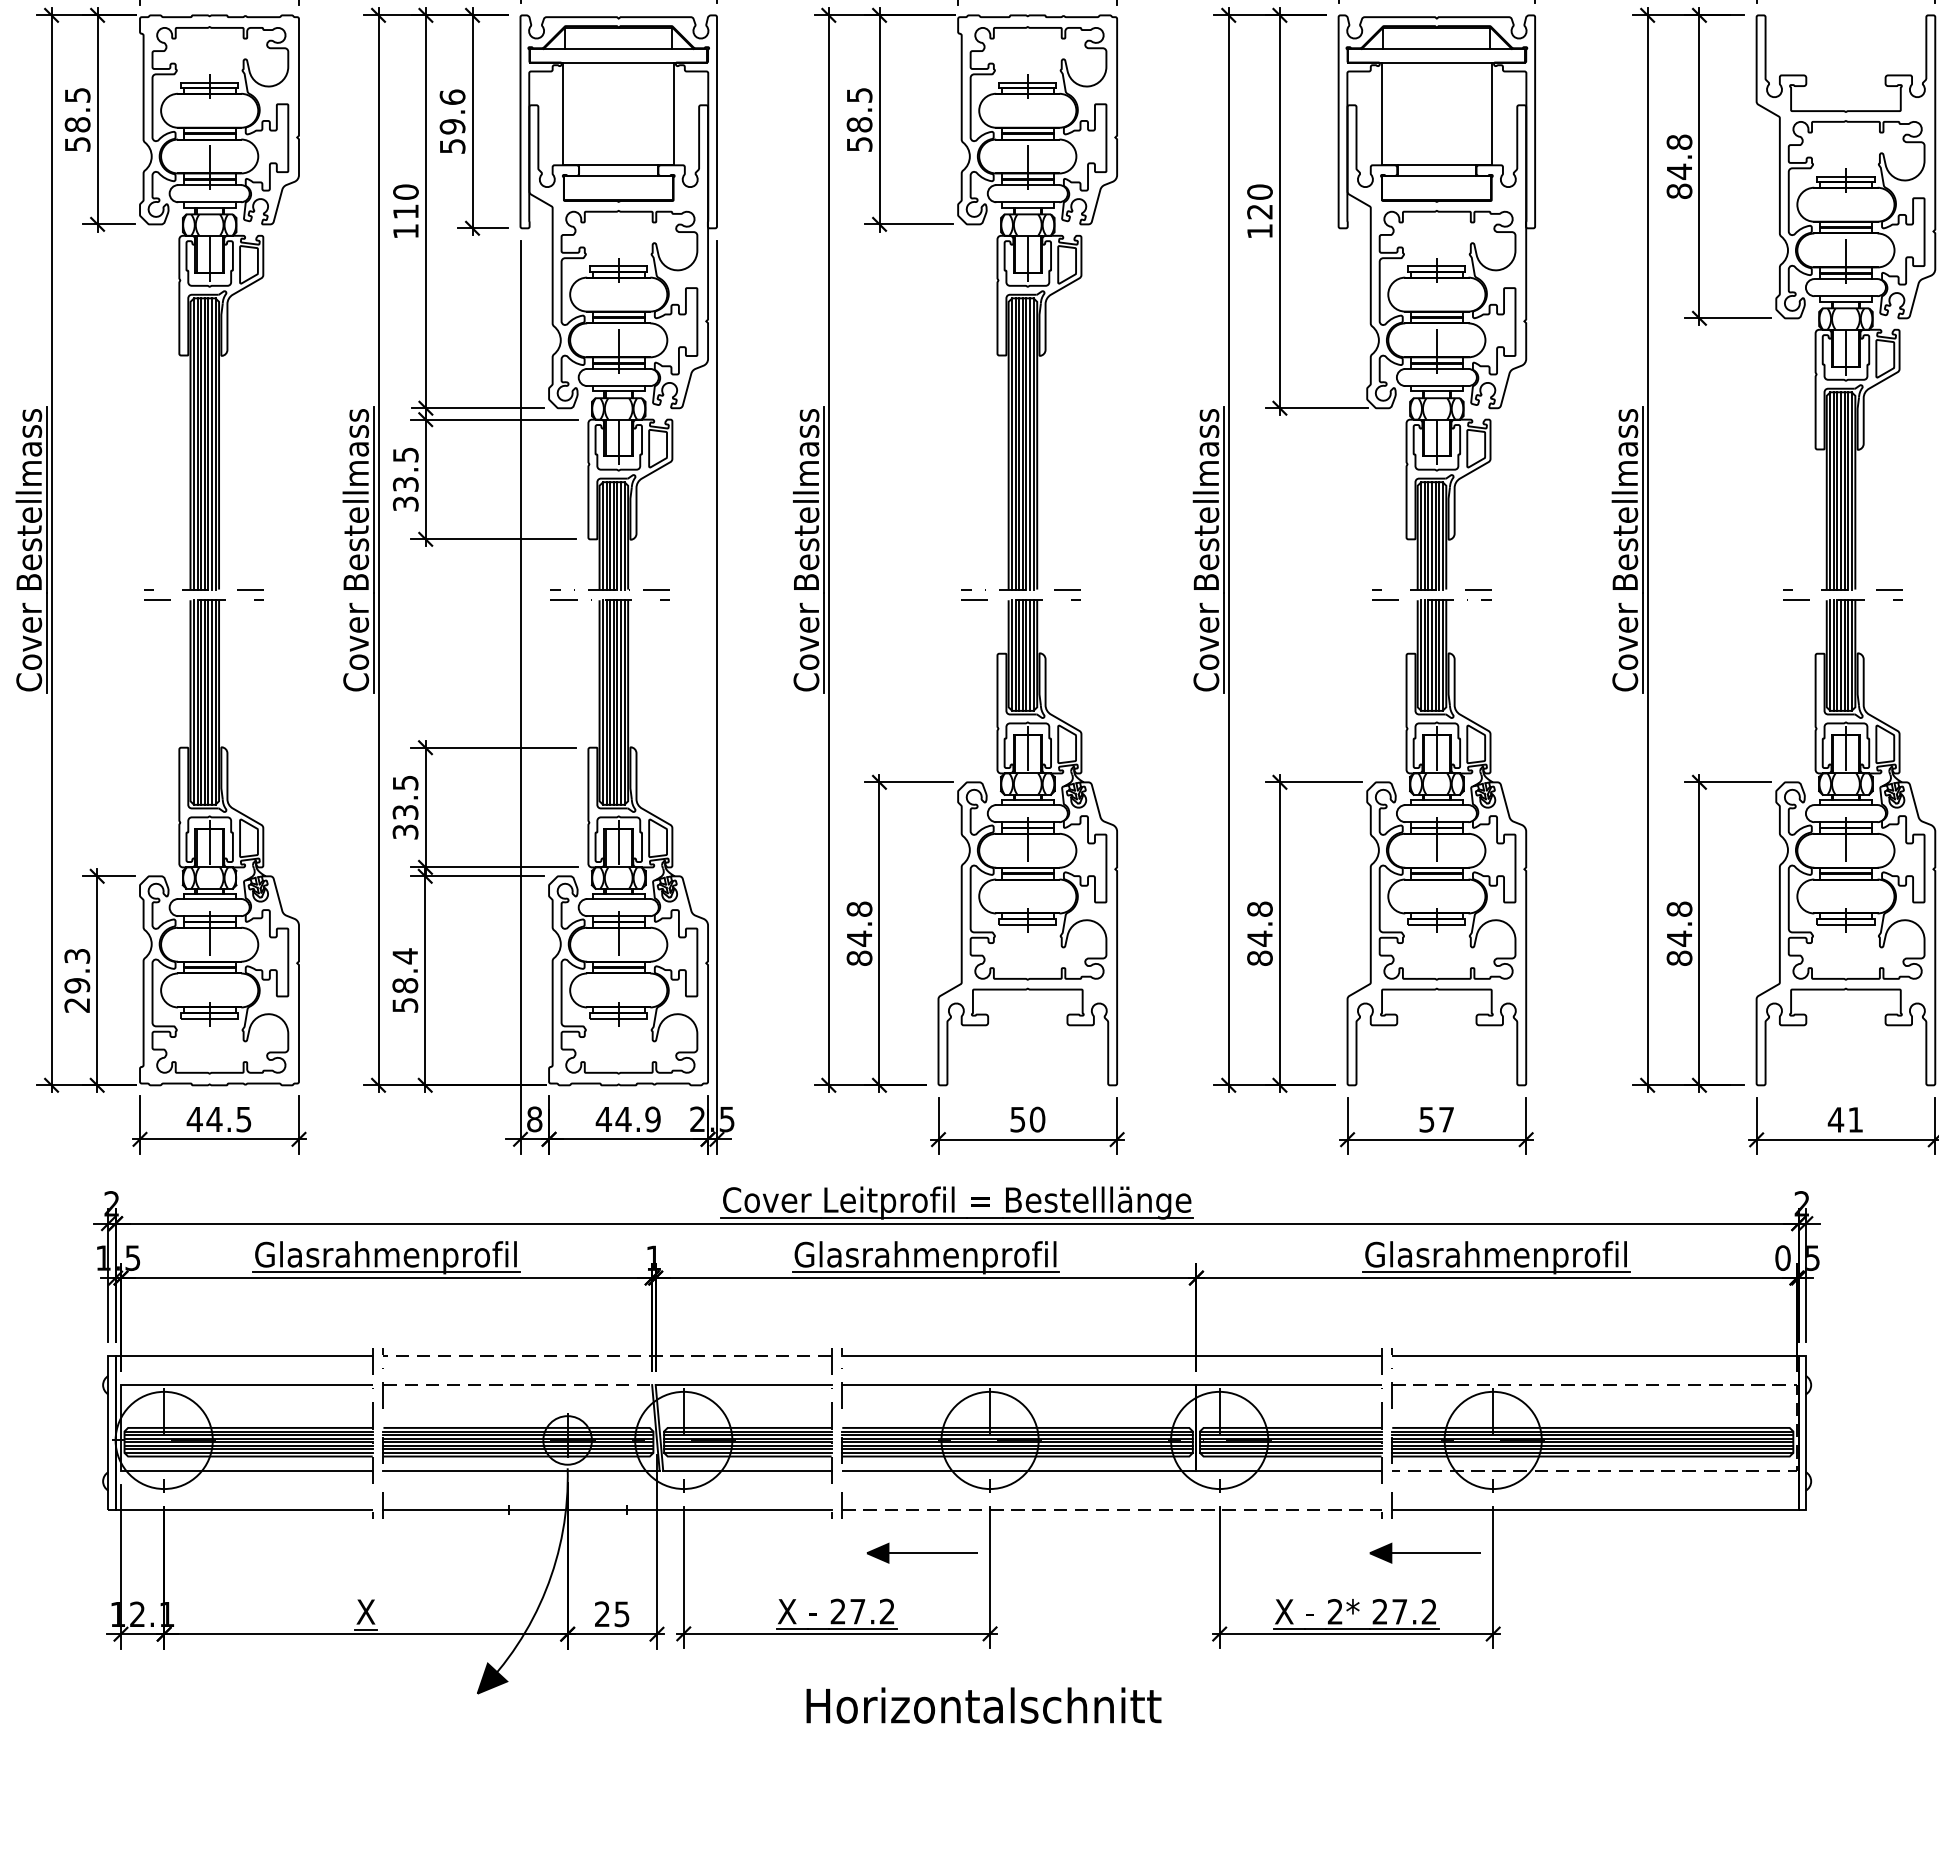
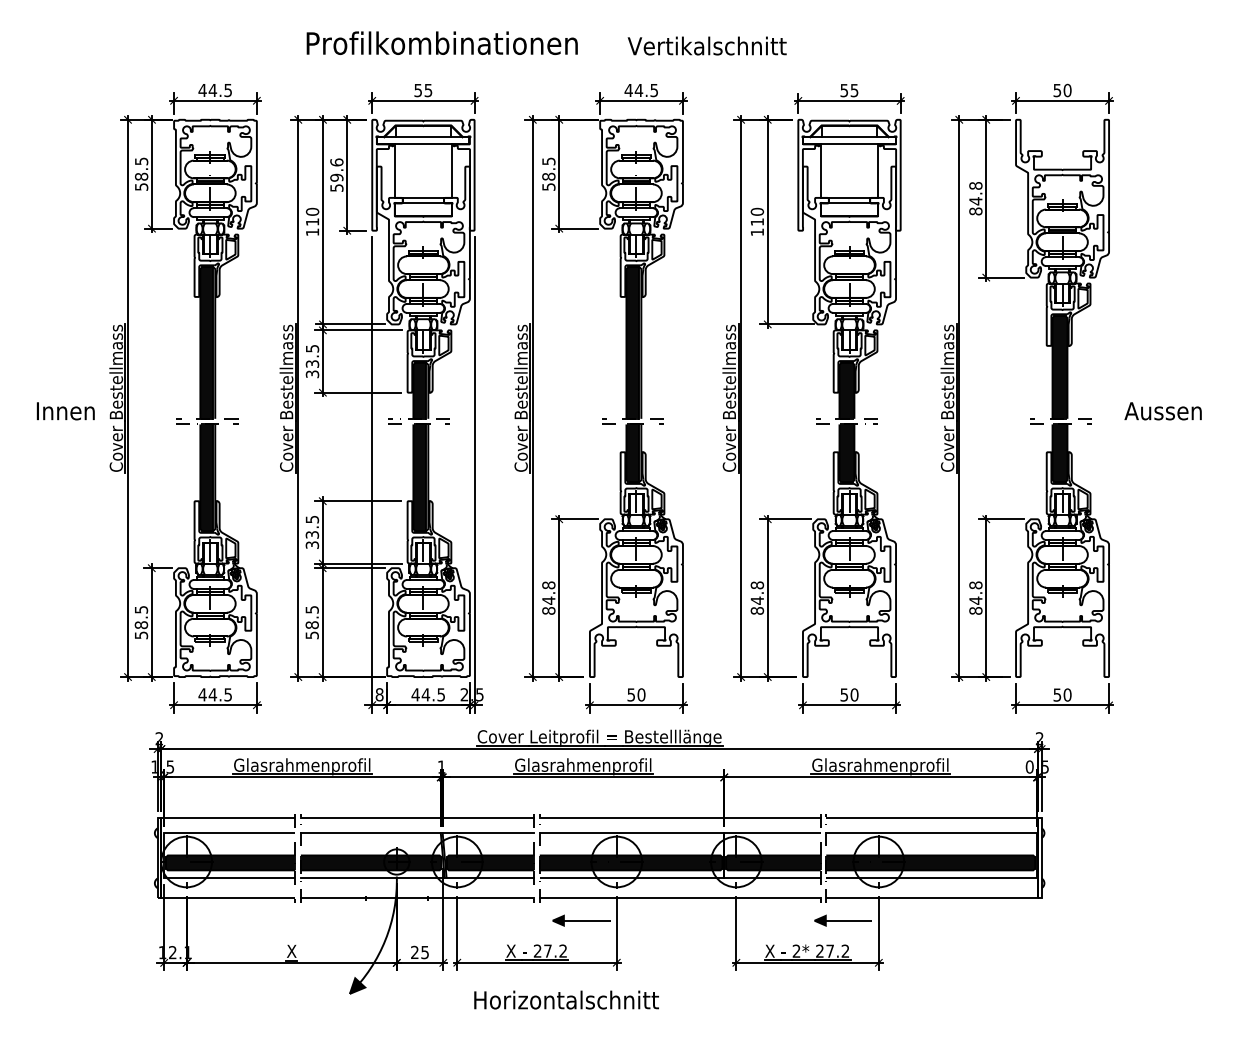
text: (1258, 210) -> (756, 221), 120 -> 110
text: (403, 955) -> (311, 609), 58.4 -> 58.5
text: (77, 980) -> (141, 622), 29.3 -> 58.5
text: (653, 1118) -> (441, 694), 44.9 -> 44.5
text: (1446, 1118) -> (854, 694), 57 -> 50
text: (1845, 1118) -> (1062, 694), 41 -> 50
line: (607, 1356) -> (417, 818), dashed -> solid
line: (517, 1385) -> (370, 833), dashed -> solid
line: (1797, 1427) -> (1037, 855), dashed -> solid
line: (1112, 1510) -> (680, 898), dashed -> solid
text: (983, 1704) -> (566, 999), moved

